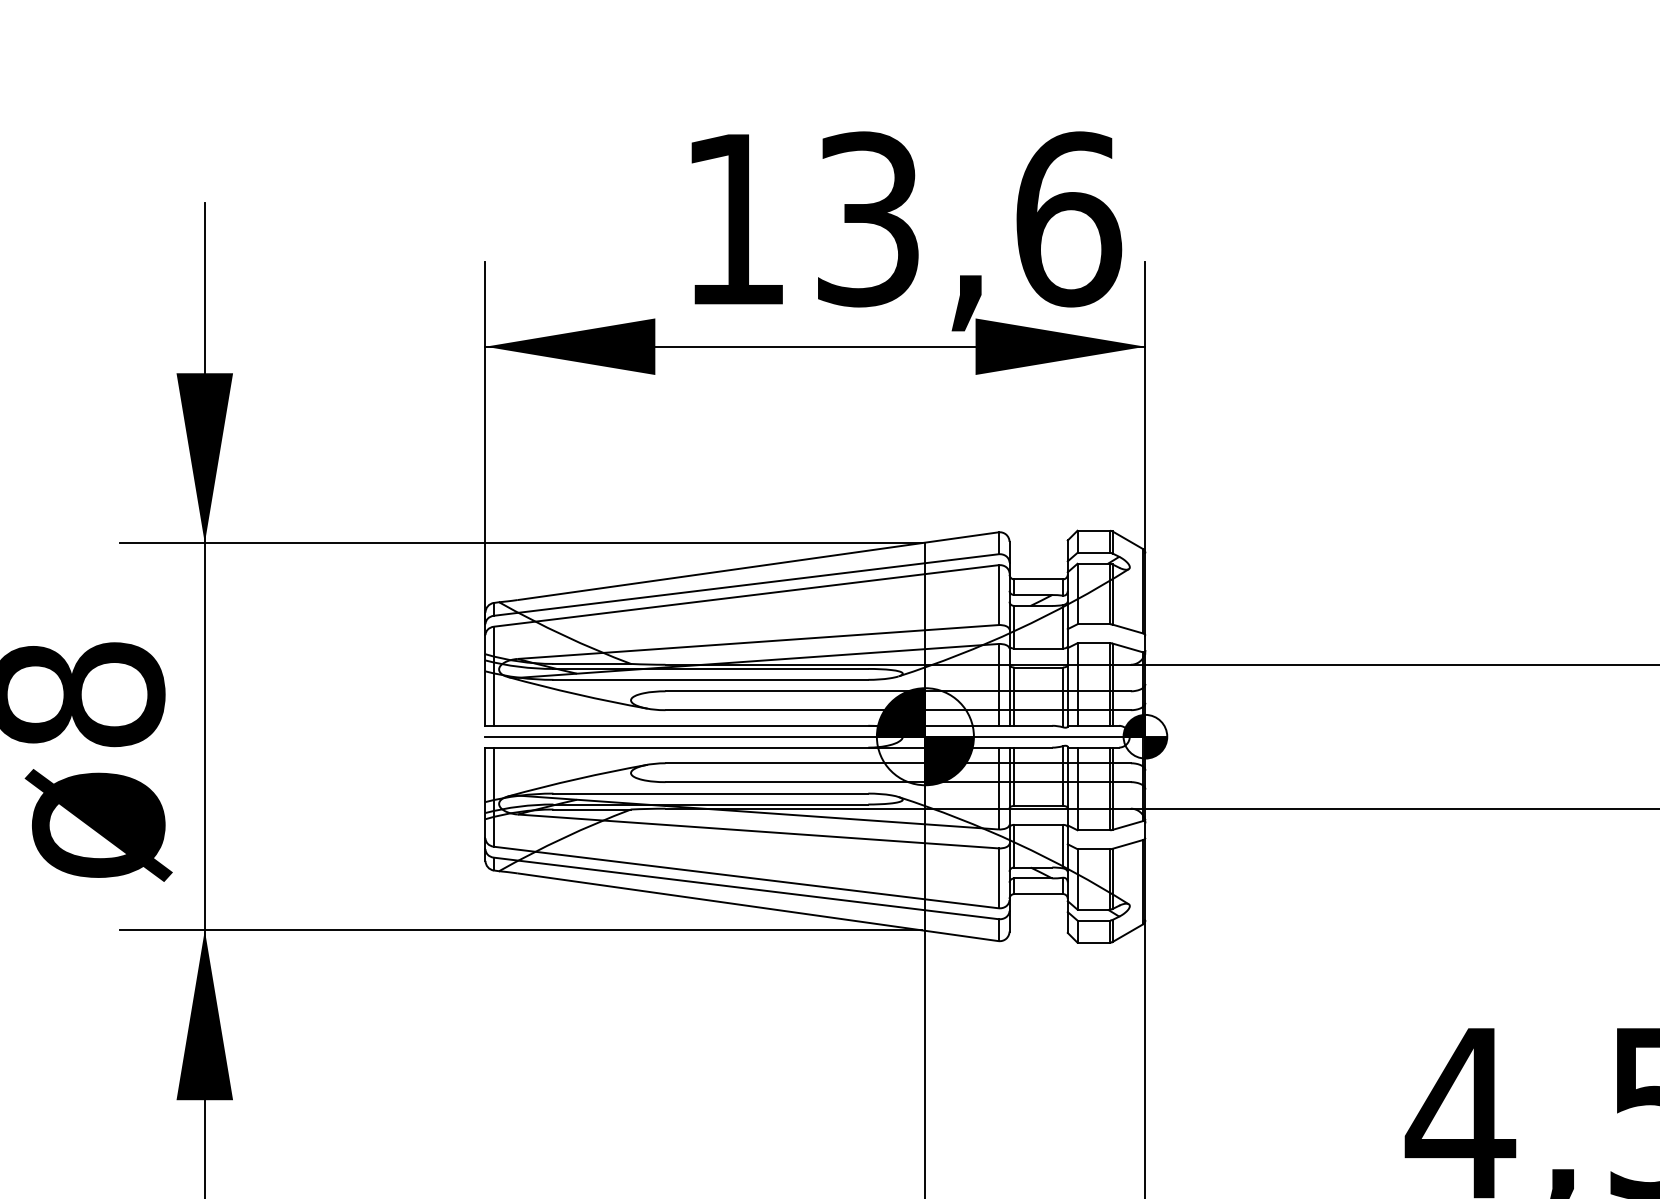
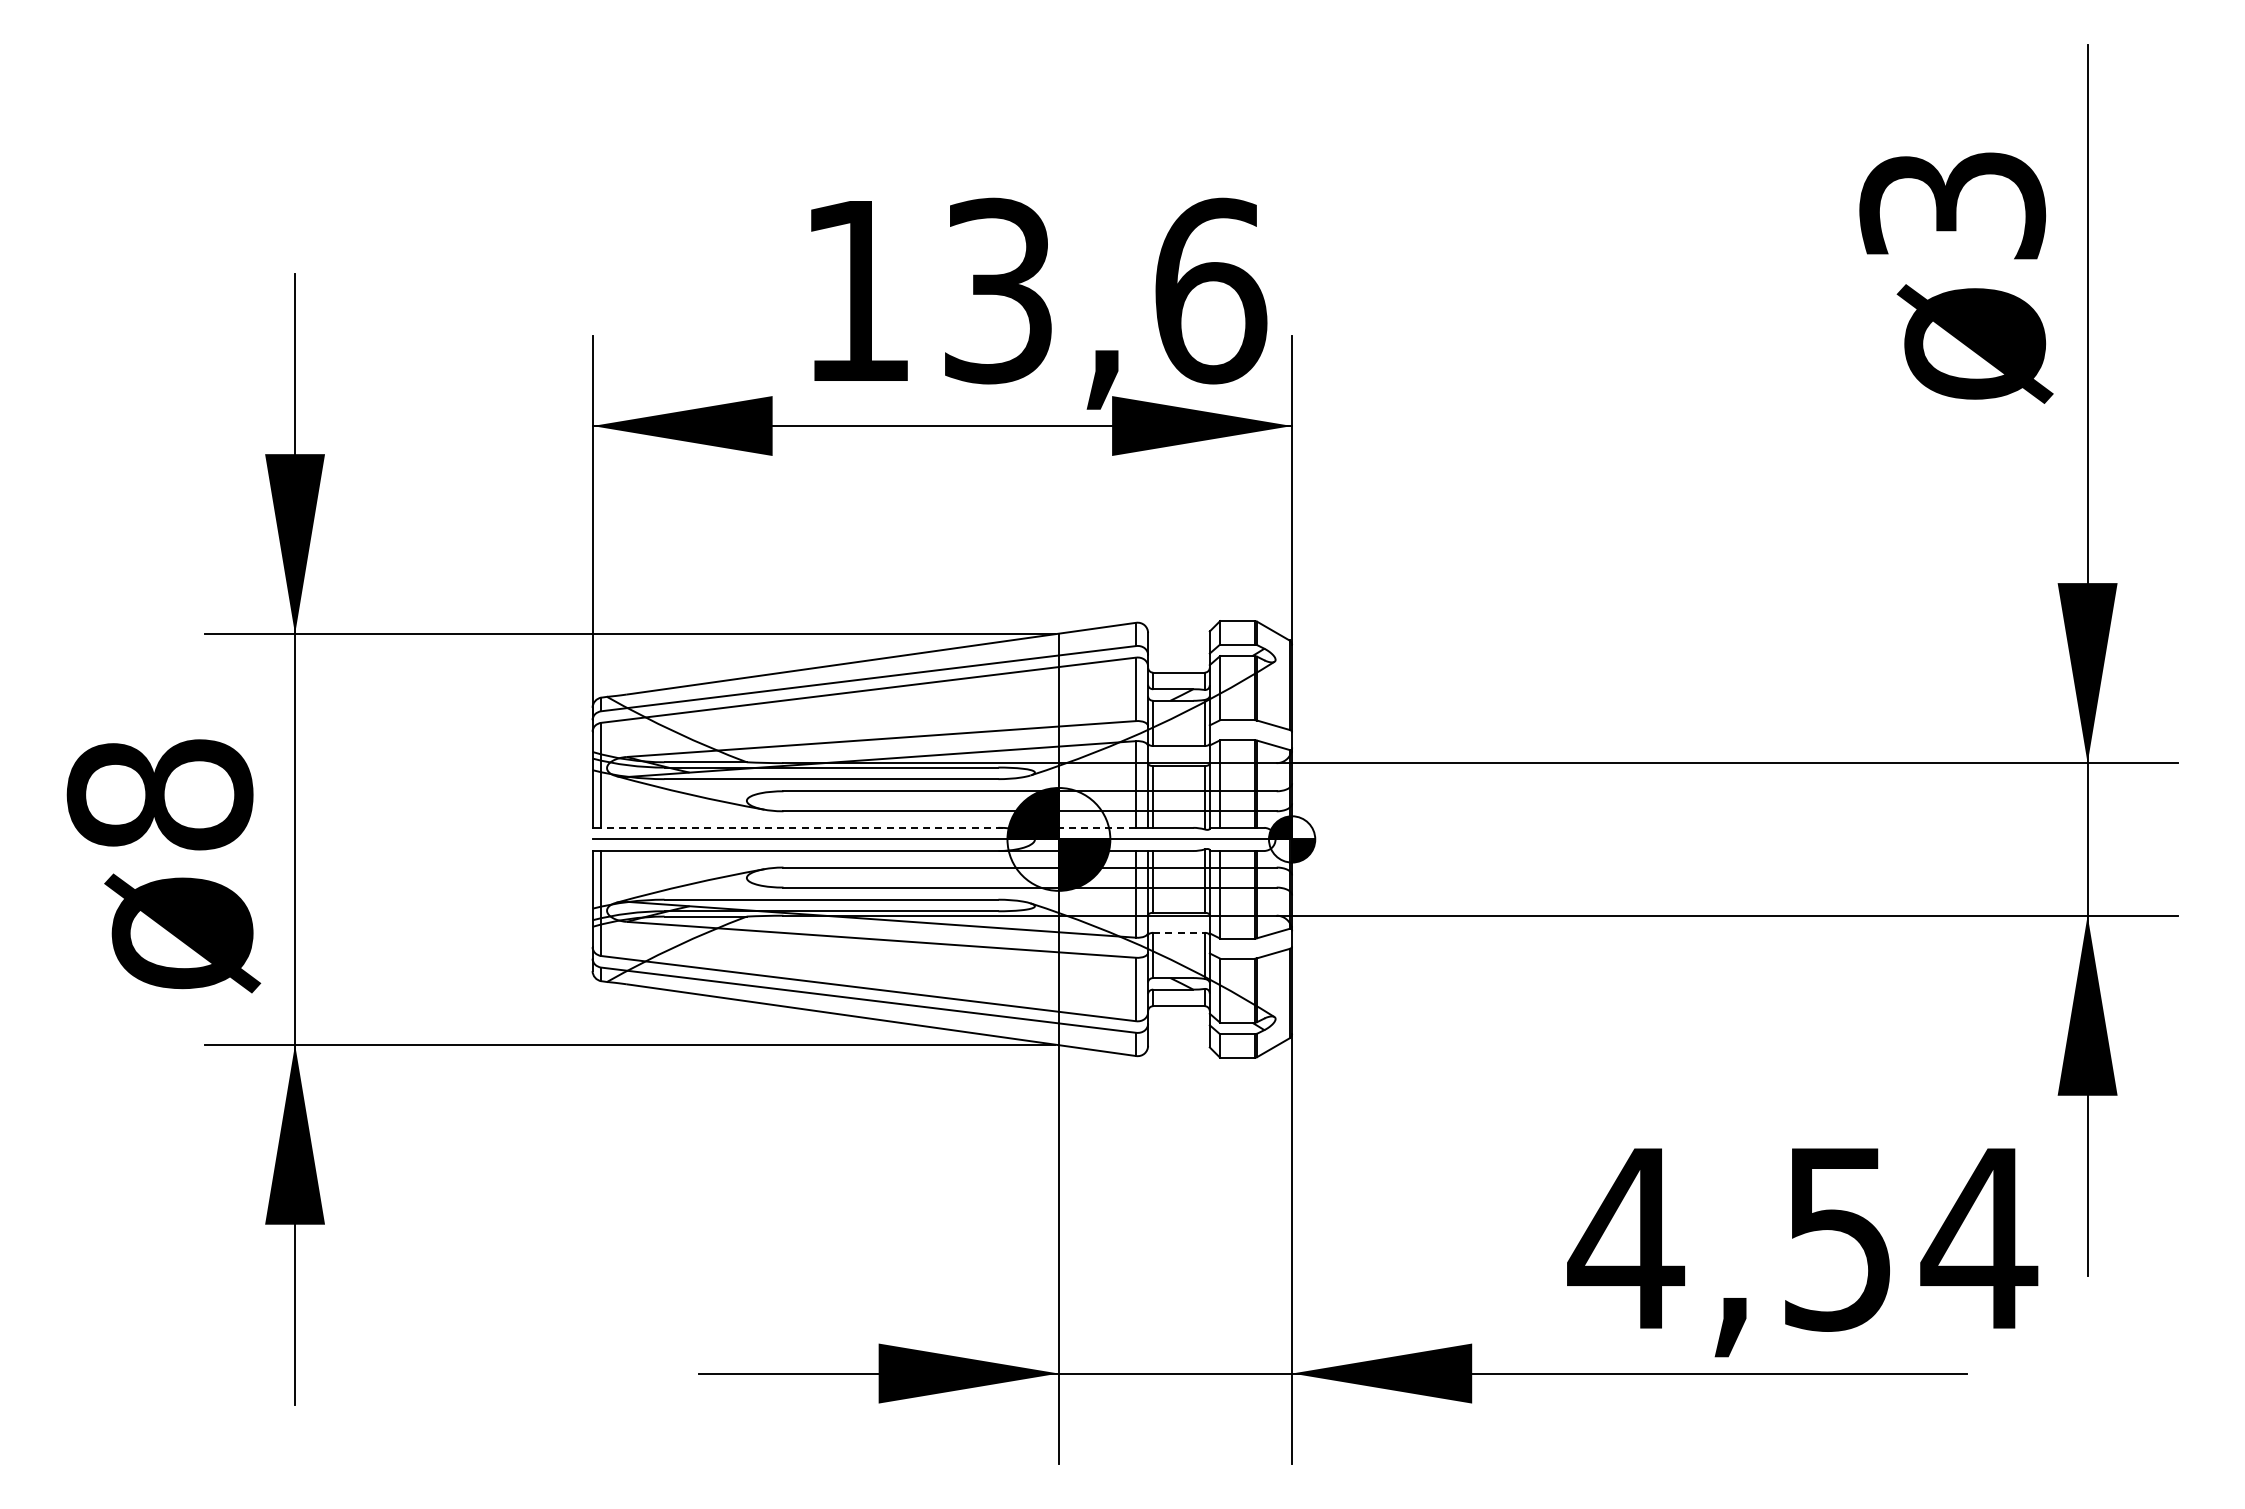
line: (745, 725) -> (868, 827), solid -> dashed
line: (1038, 824) -> (1178, 932), solid -> dashed

